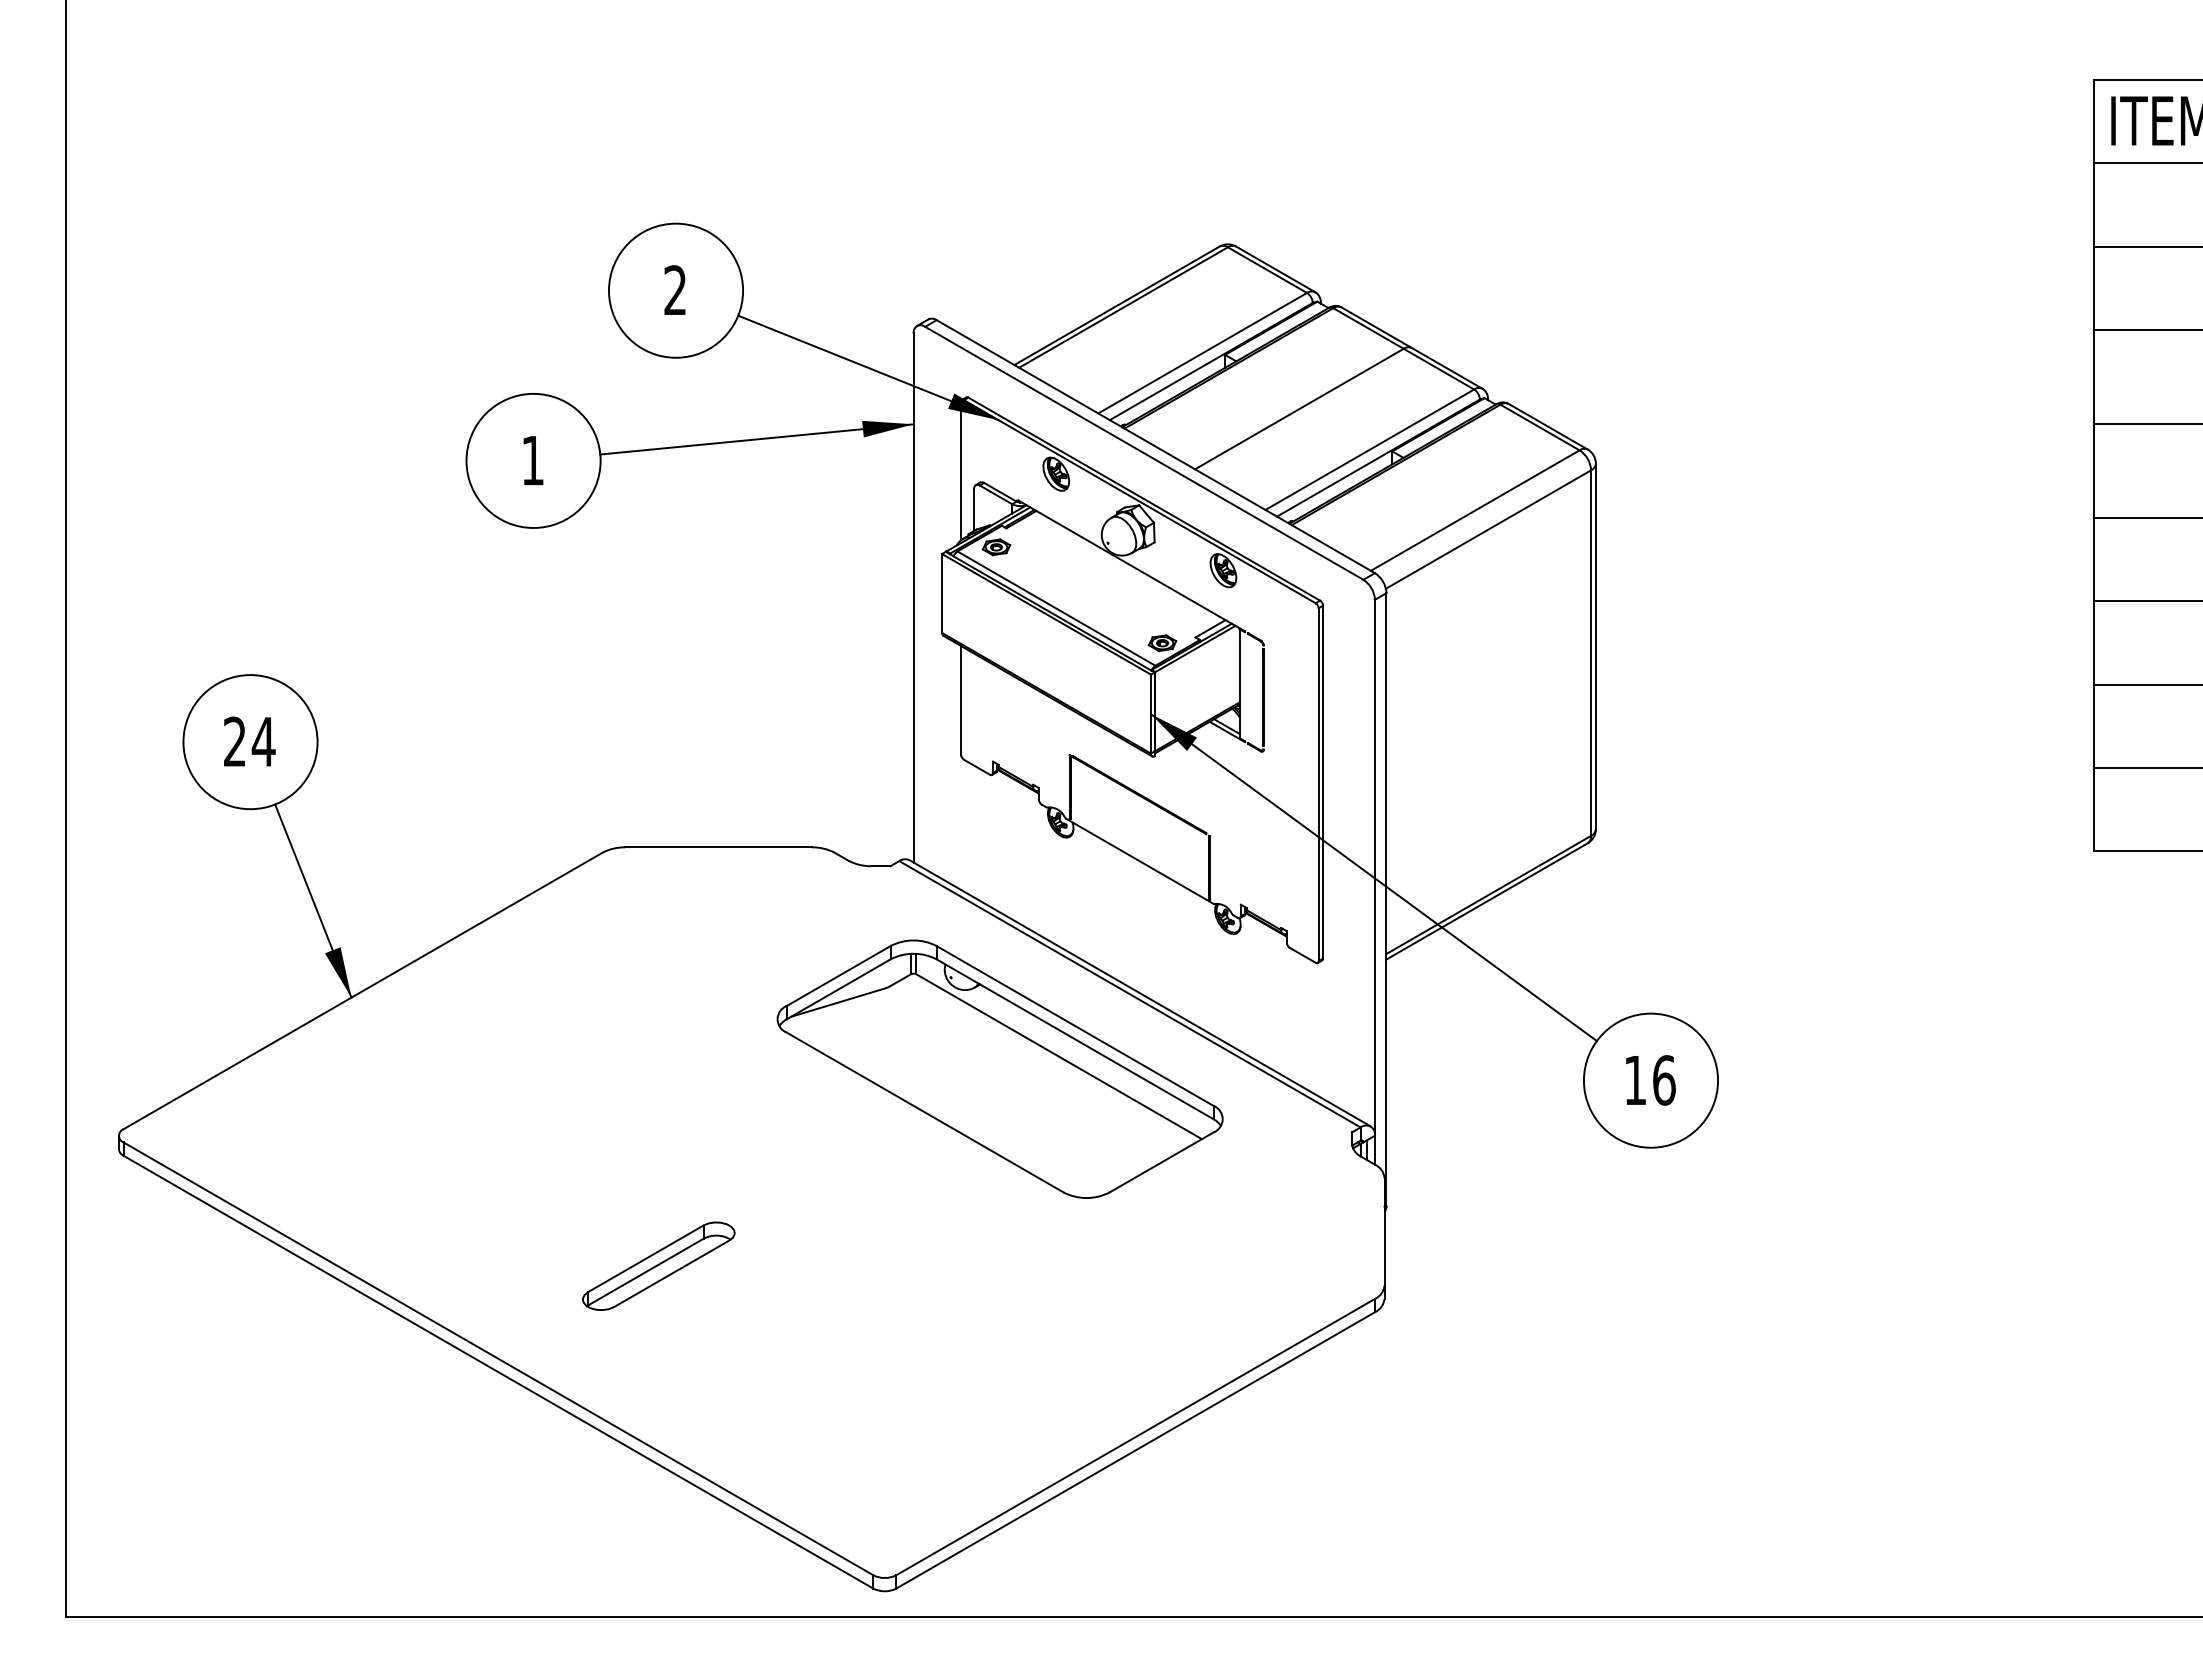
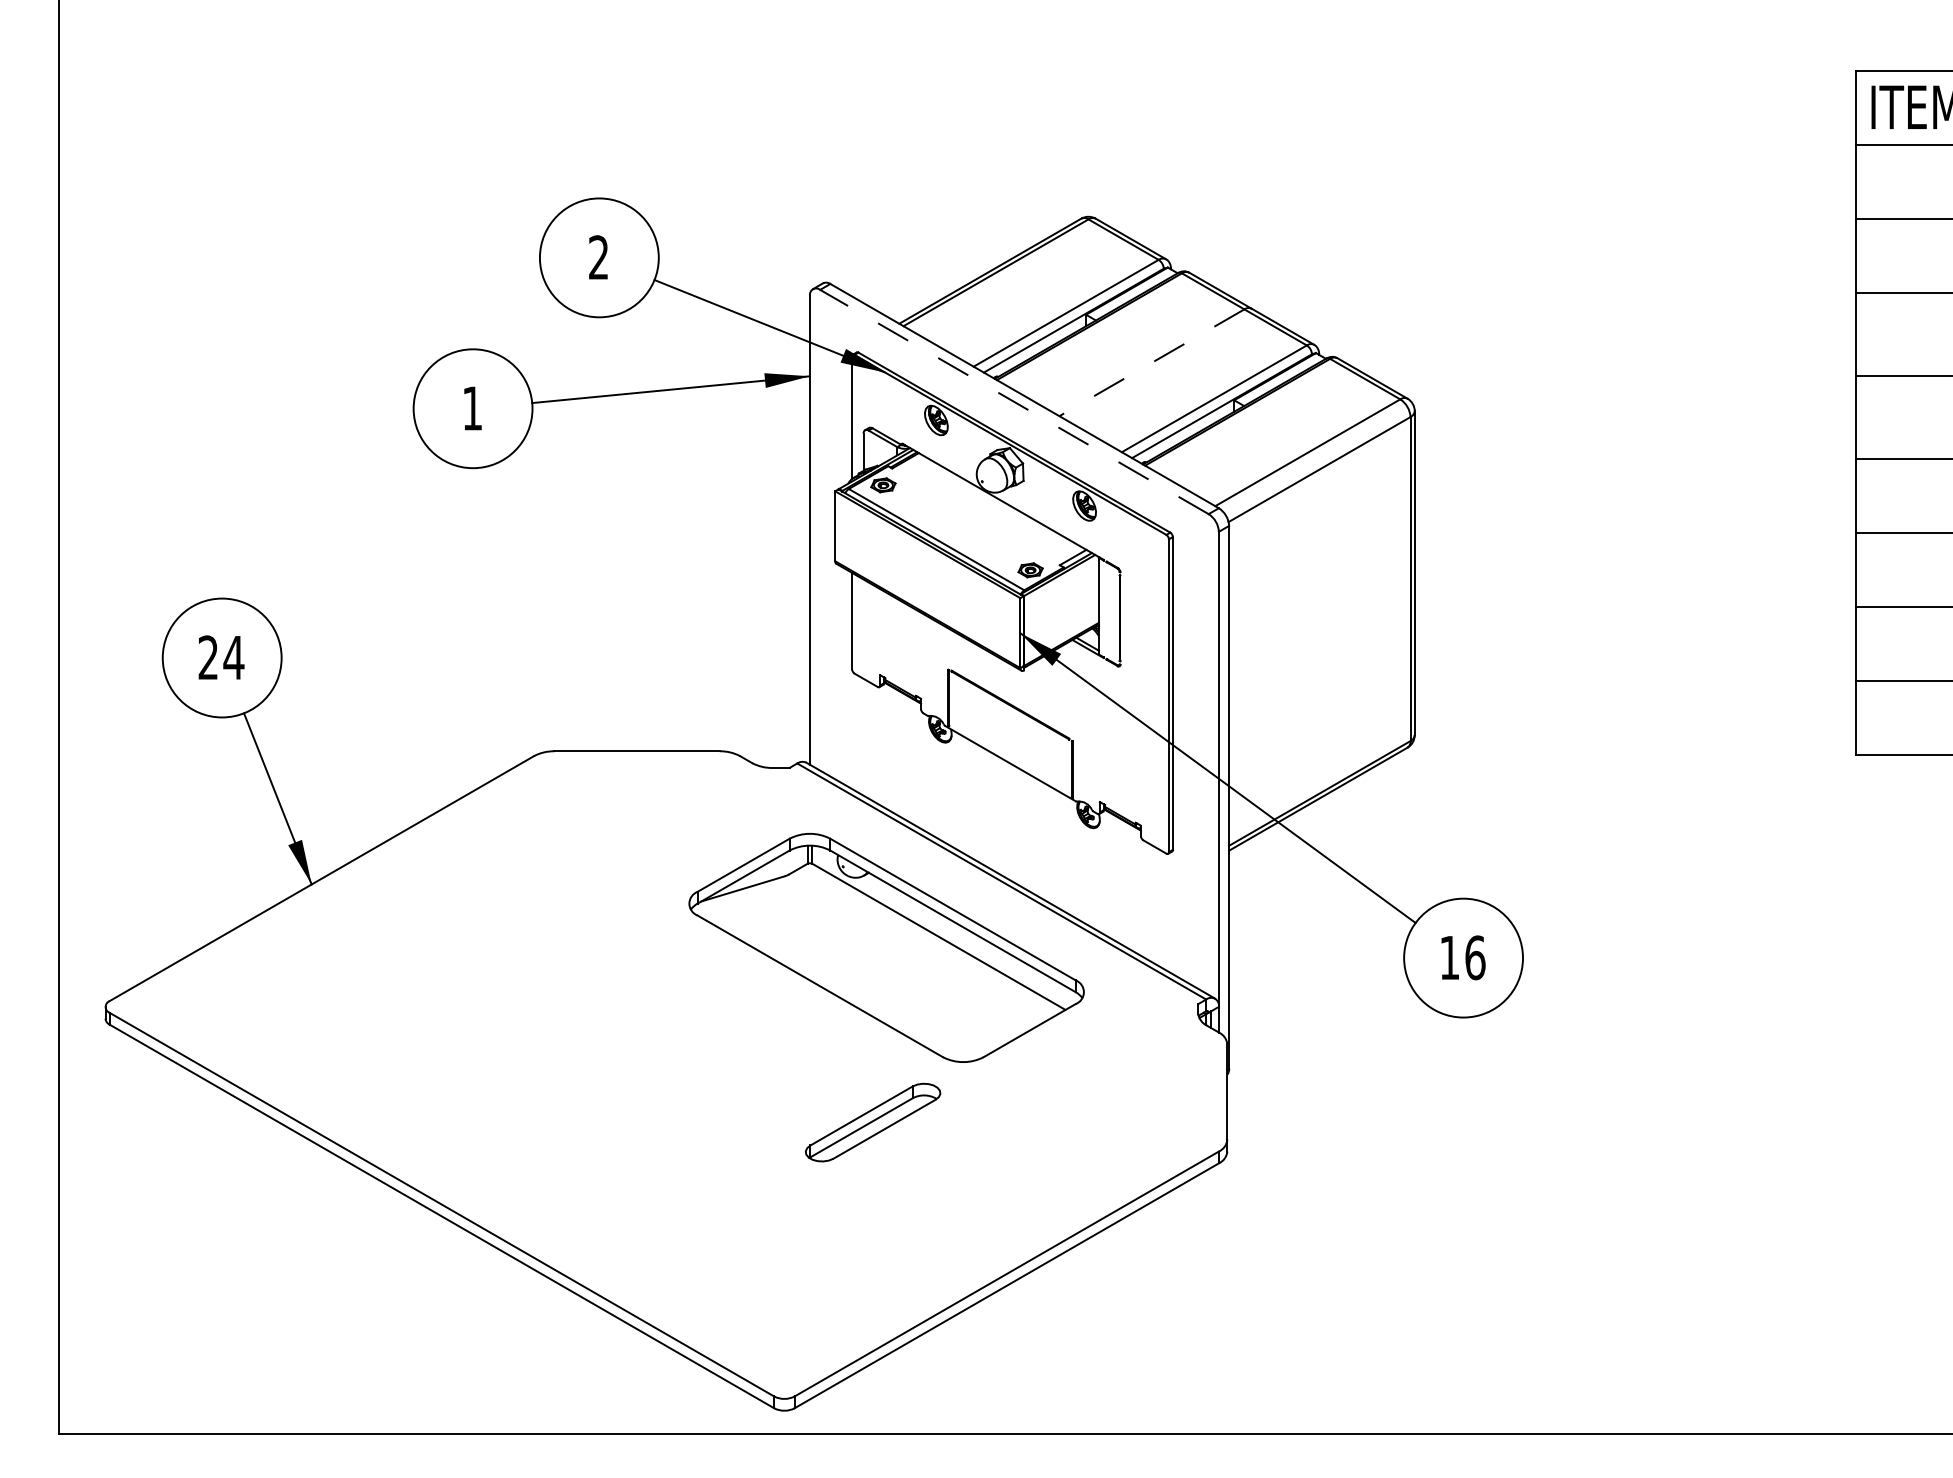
line: (1298, 409) -> (1151, 363), solid -> dashed
line: (1143, 453) -> (1013, 402), solid -> dashed
part: (658, 1265) -> (872, 1121), moved

